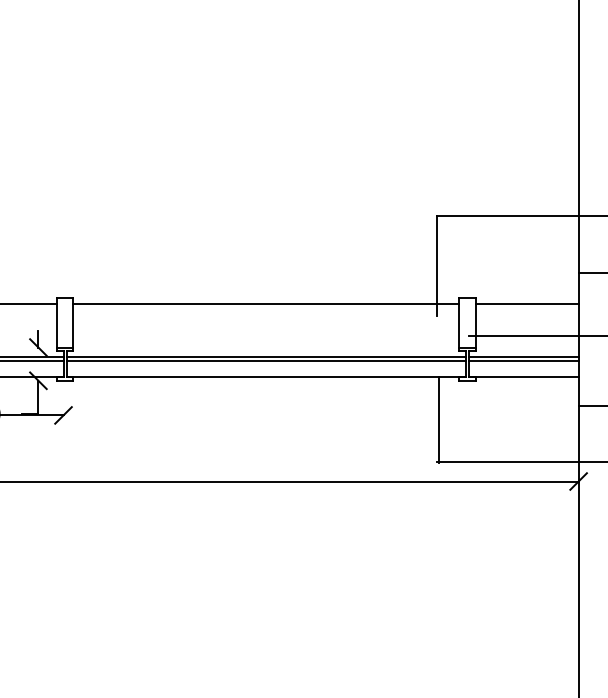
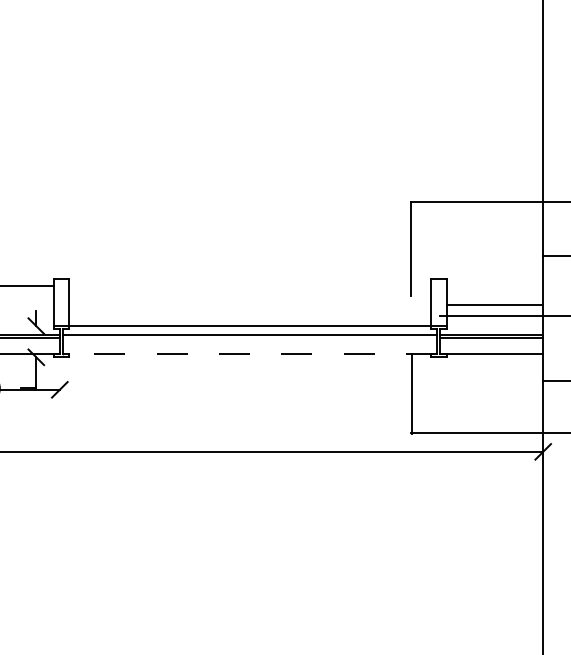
line: (265, 304) -> (249, 326), moved
line: (526, 304) -> (494, 305), moved
line: (265, 360) -> (249, 338), removed
line: (265, 377) -> (249, 354), solid -> dashed

